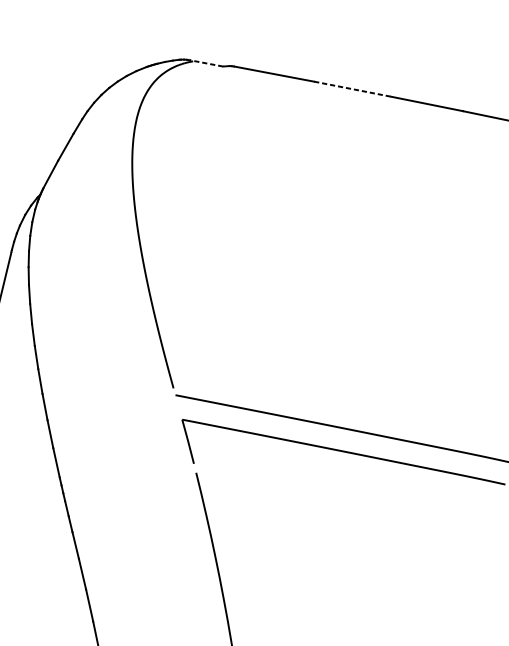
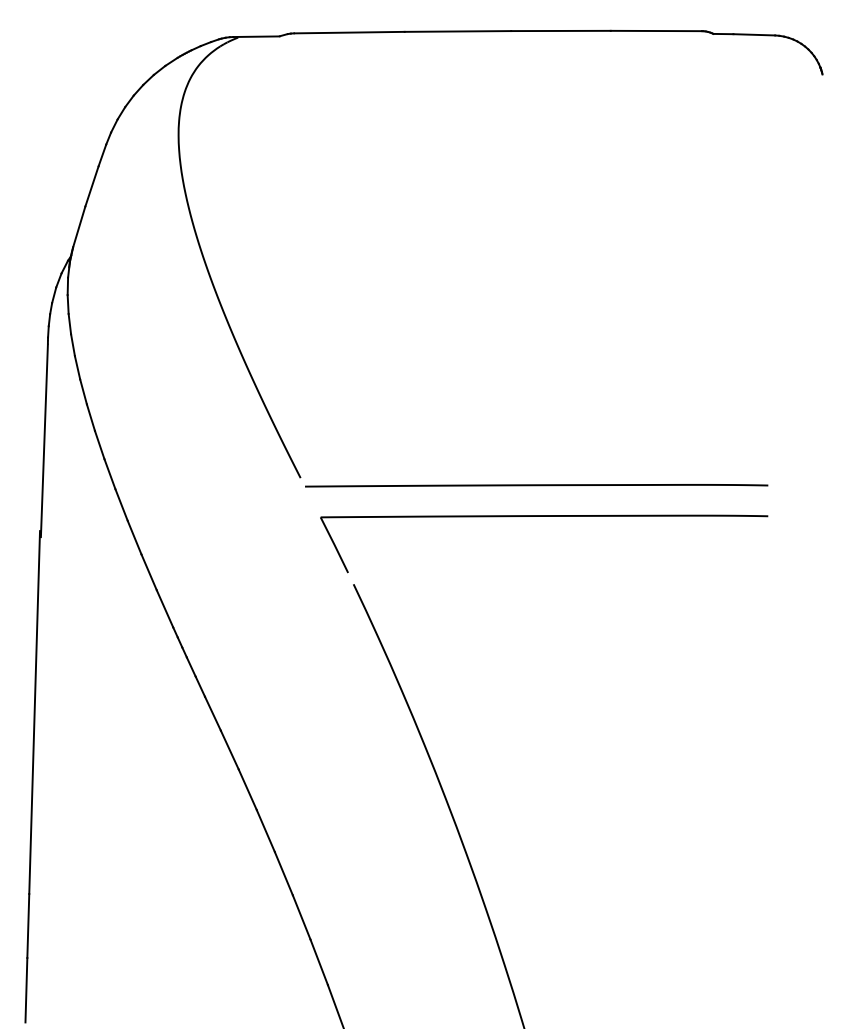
line: (205, 63) -> (255, 36), dashed -> solid
line: (353, 89) -> (458, 31), dashed -> solid

